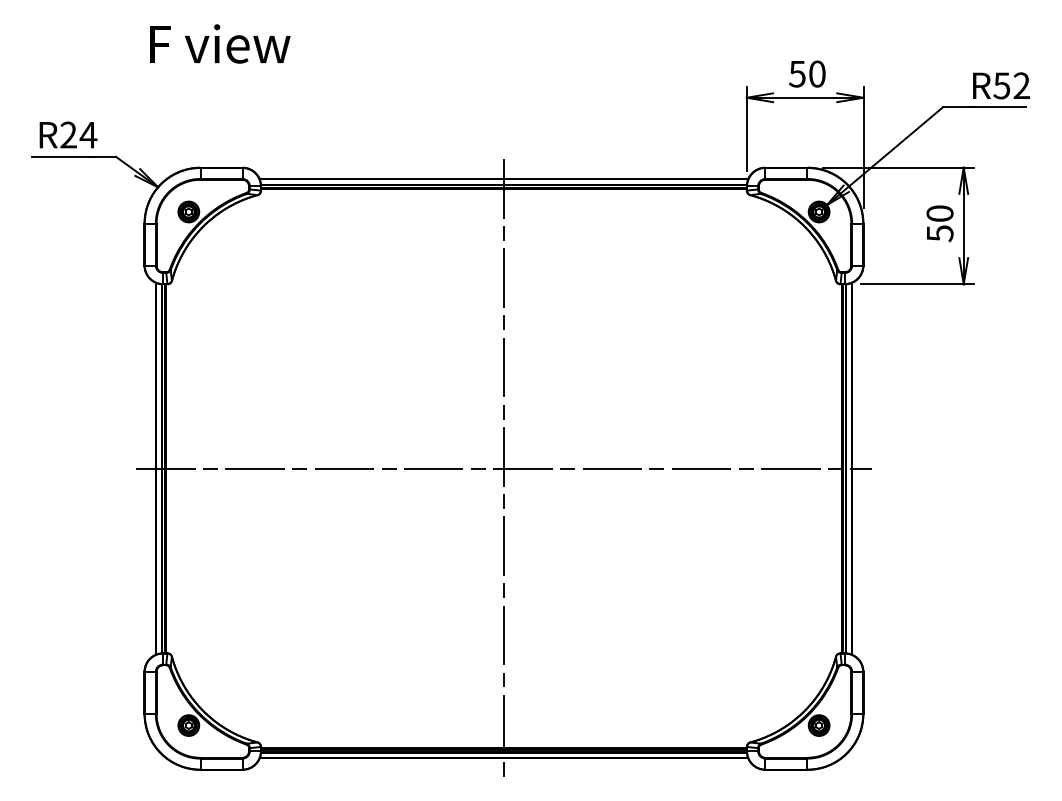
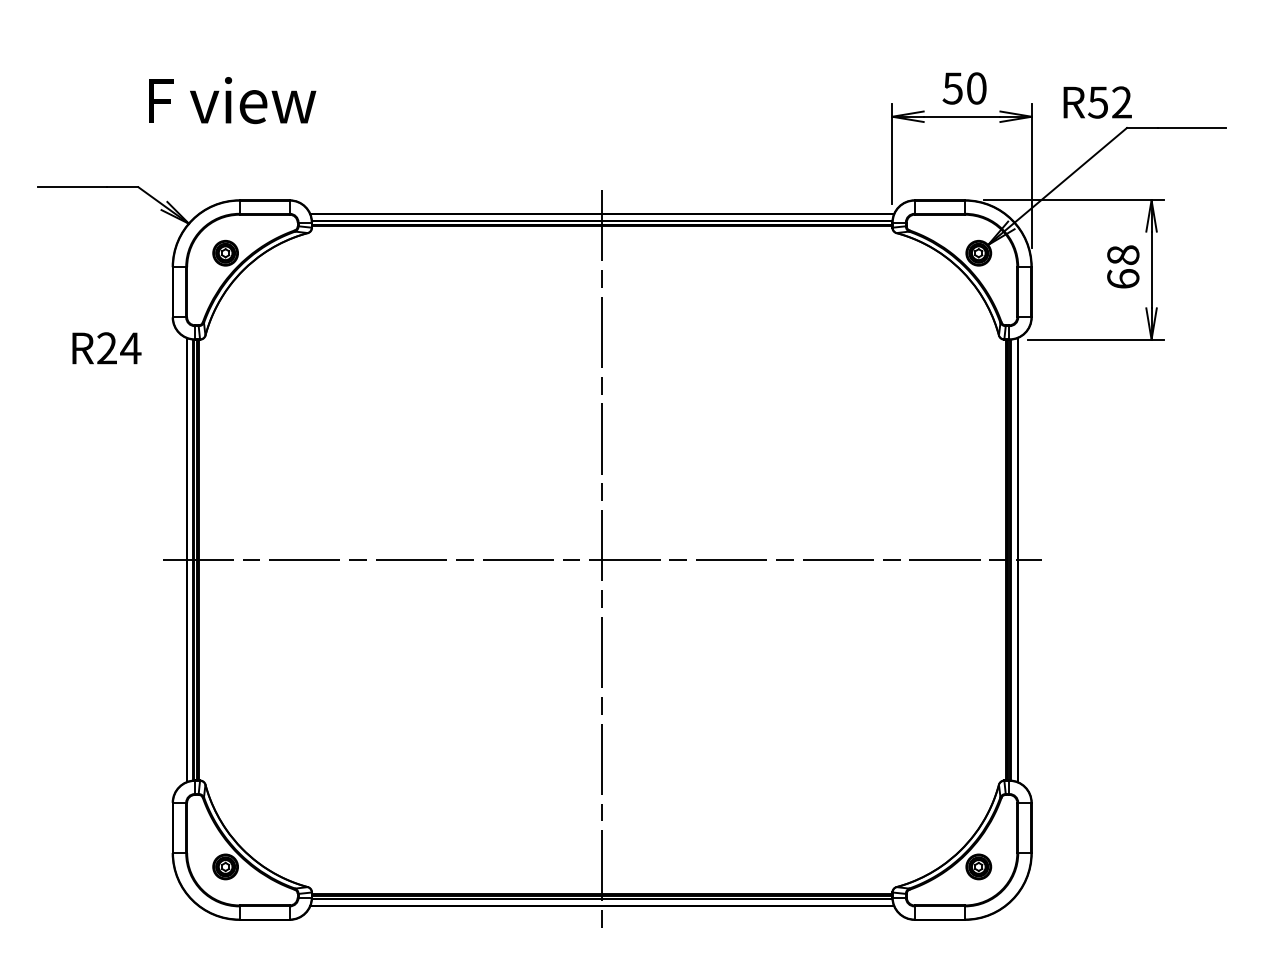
text: (220, 43) -> (232, 100), moved
text: (1001, 85) -> (1097, 102), moved
text: (68, 135) -> (106, 348), moved
text: (940, 223) -> (1123, 267), 50 -> 68

